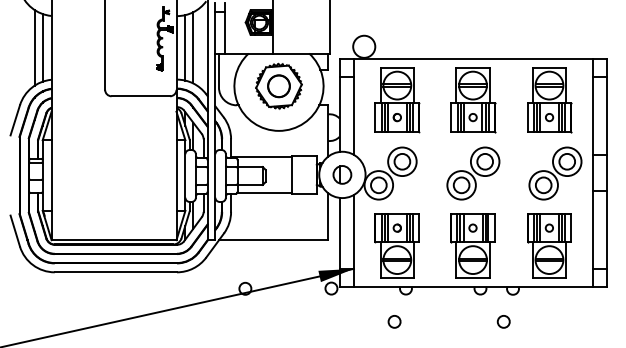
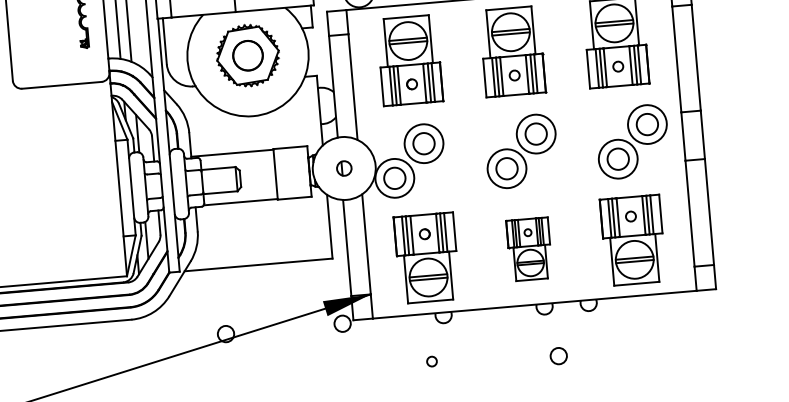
part: (342, 174) -> (344, 167), size x0.6
part: (472, 245) -> (528, 249), size x0.7
circle: (394, 321) -> (431, 361), size x0.6
circle: (503, 321) -> (558, 355), moved

